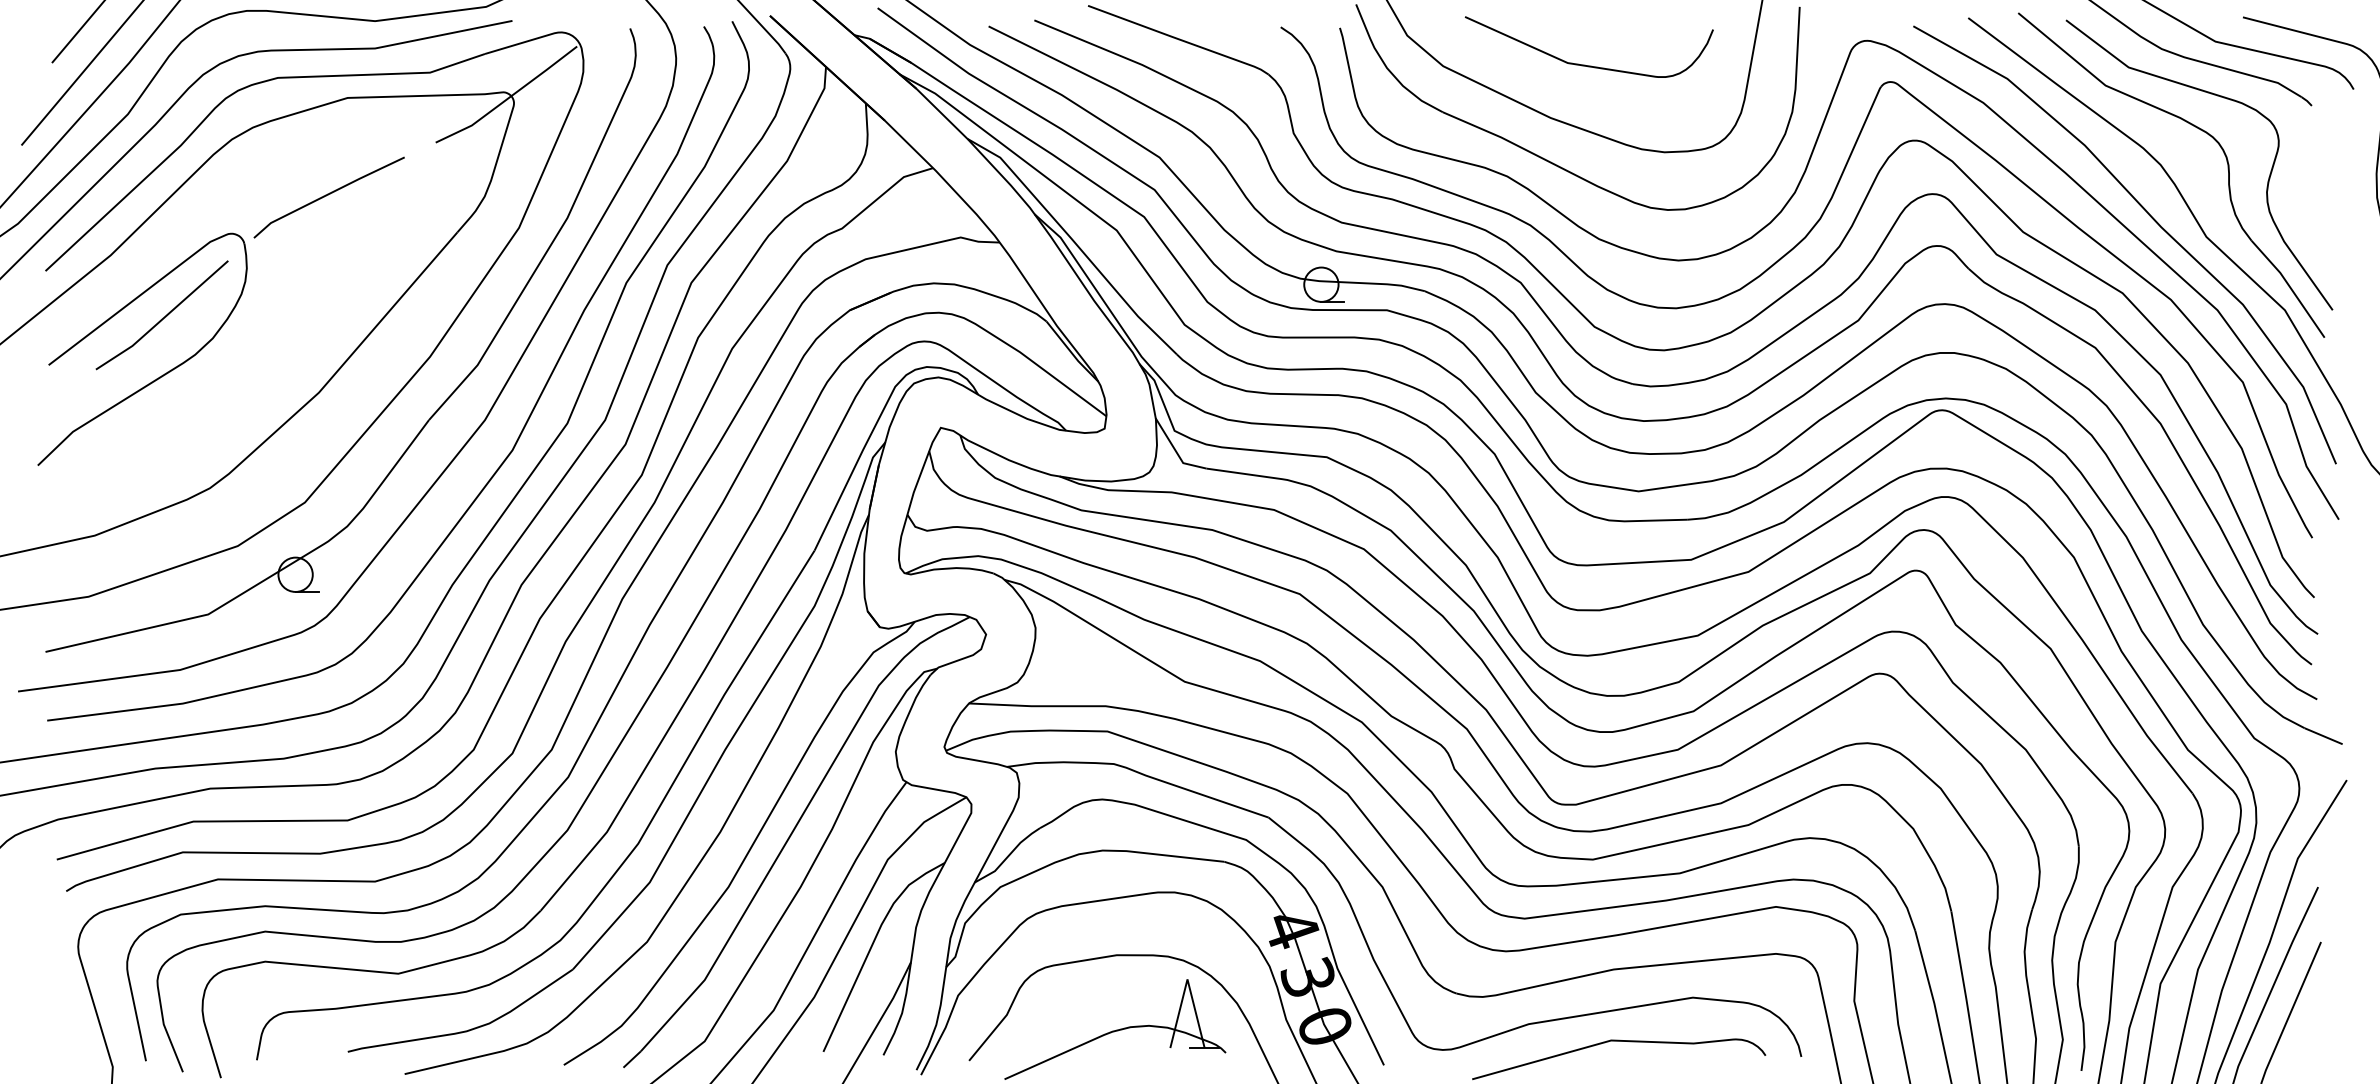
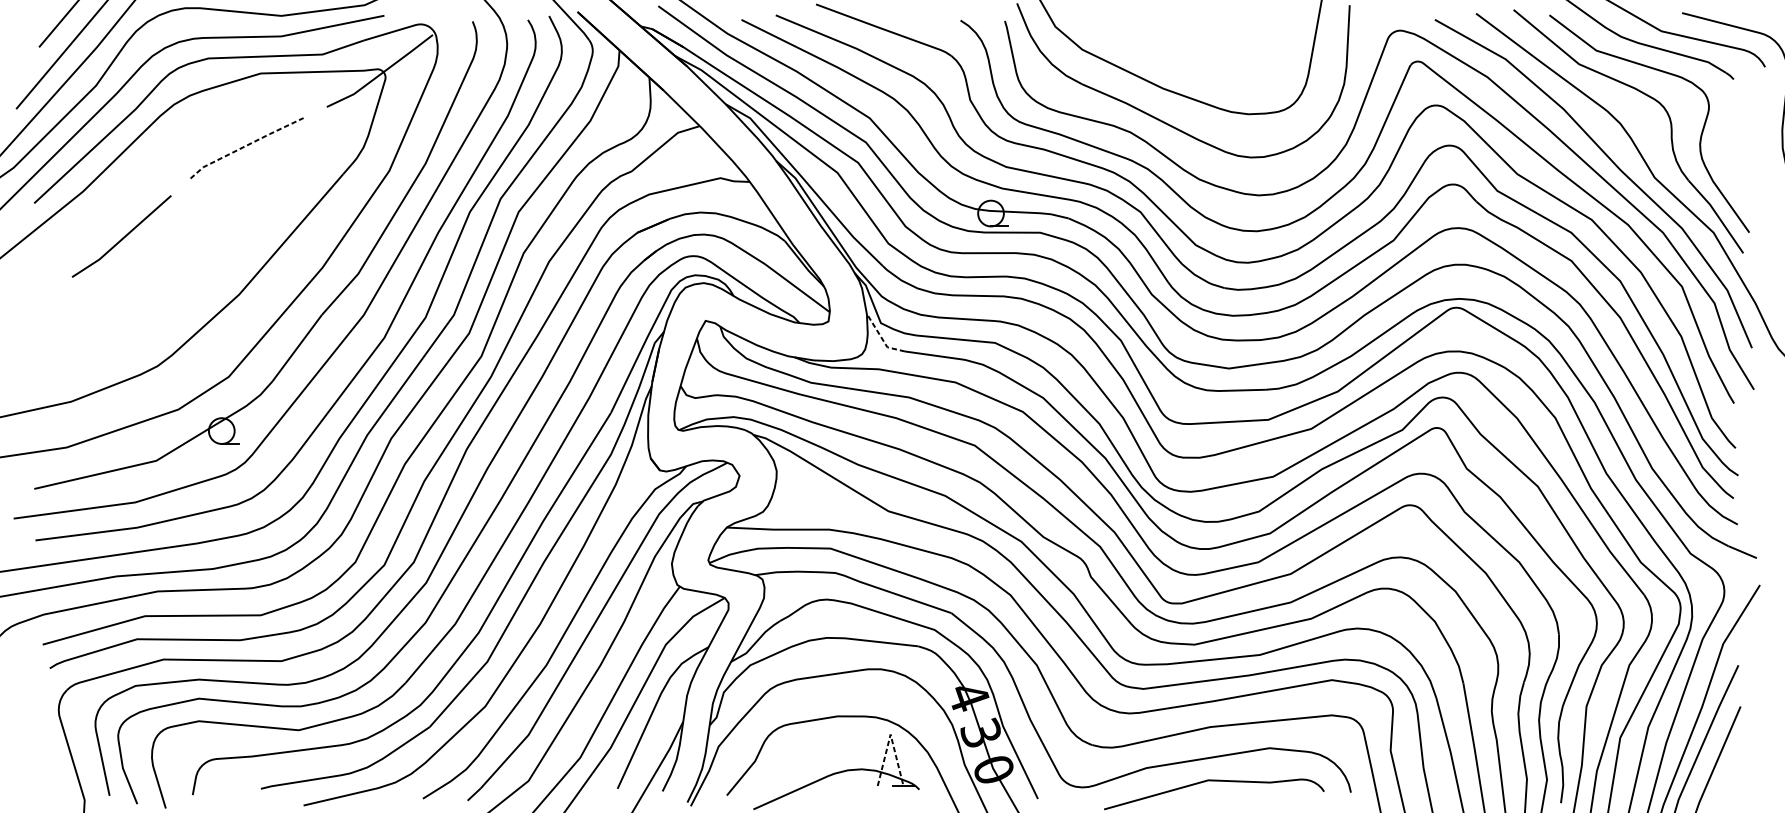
curve: (1585, 64) -> (1189, 48), removed
line: (327, 194) -> (245, 145), solid -> dashed
part: (159, 376) -> (119, 282), removed
line: (1175, 451) -> (881, 338), solid -> dashed
line: (1187, 979) -> (890, 734), solid -> dashed

